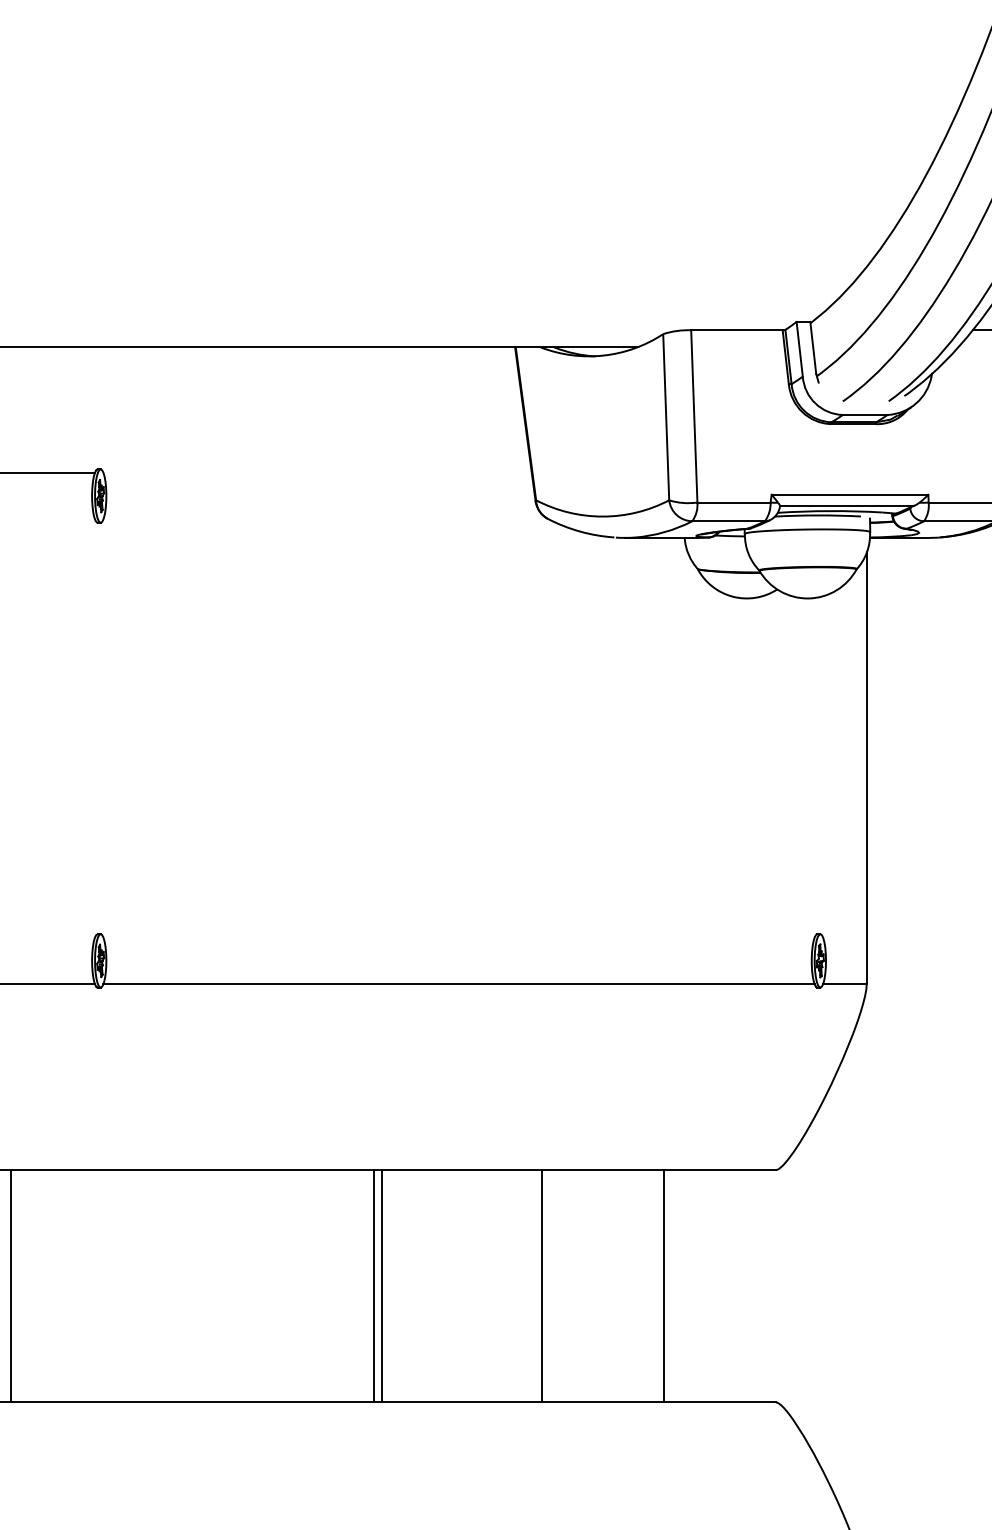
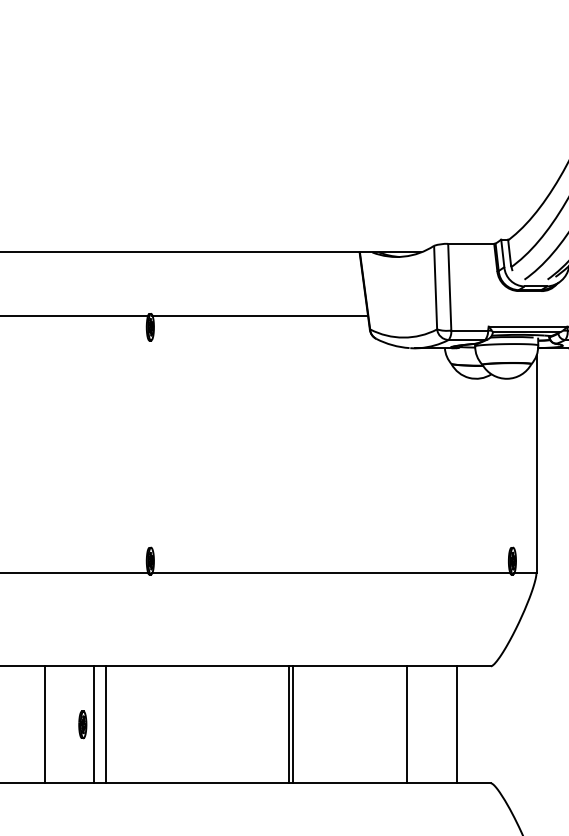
line: (318, 472) -> (260, 315), added
line: (540, 1285) -> (406, 724), moved
line: (663, 1285) -> (456, 724), moved

